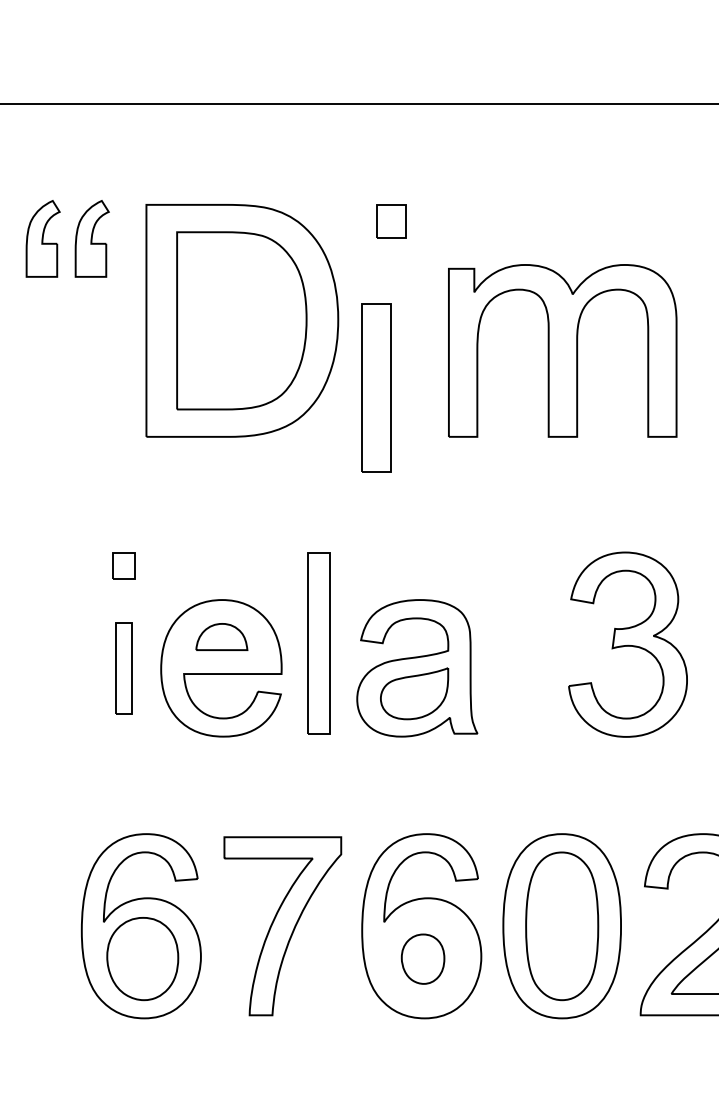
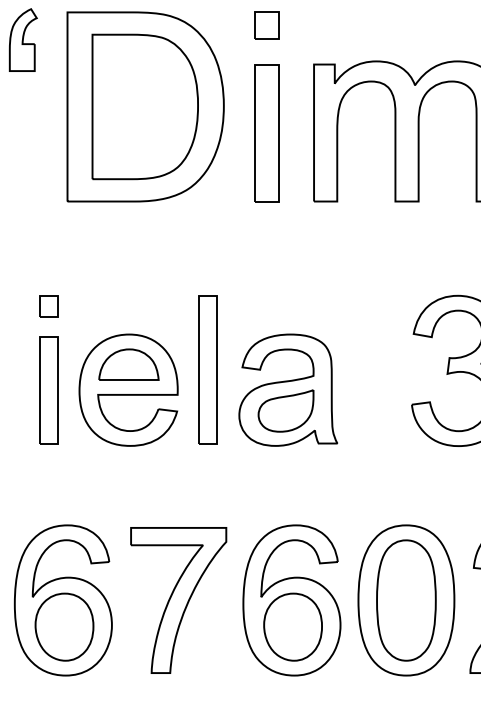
part: (376, 387) -> (267, 132), moved
part: (221, 636) -> (128, 364), size x1.43
part: (123, 668) -> (48, 390), size x1.43
part: (422, 959) -> (292, 627), size x1.67

